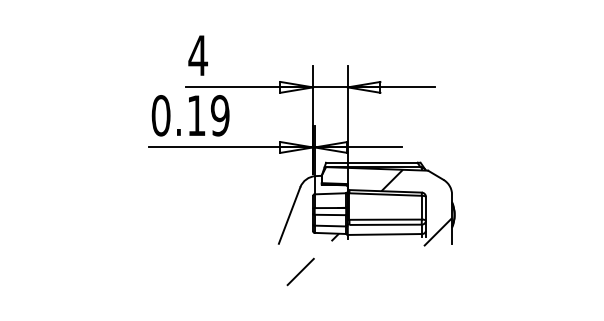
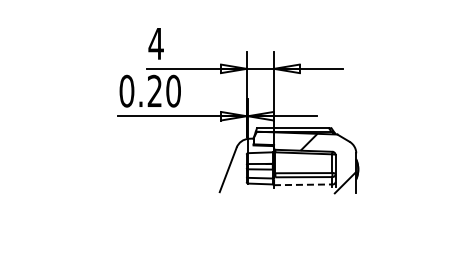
text: (207, 114) -> (163, 90), 0.19 -> 0.20
line: (385, 234) -> (303, 184), solid -> dashed
hatch: (312, 259) -> (246, 204), removed

